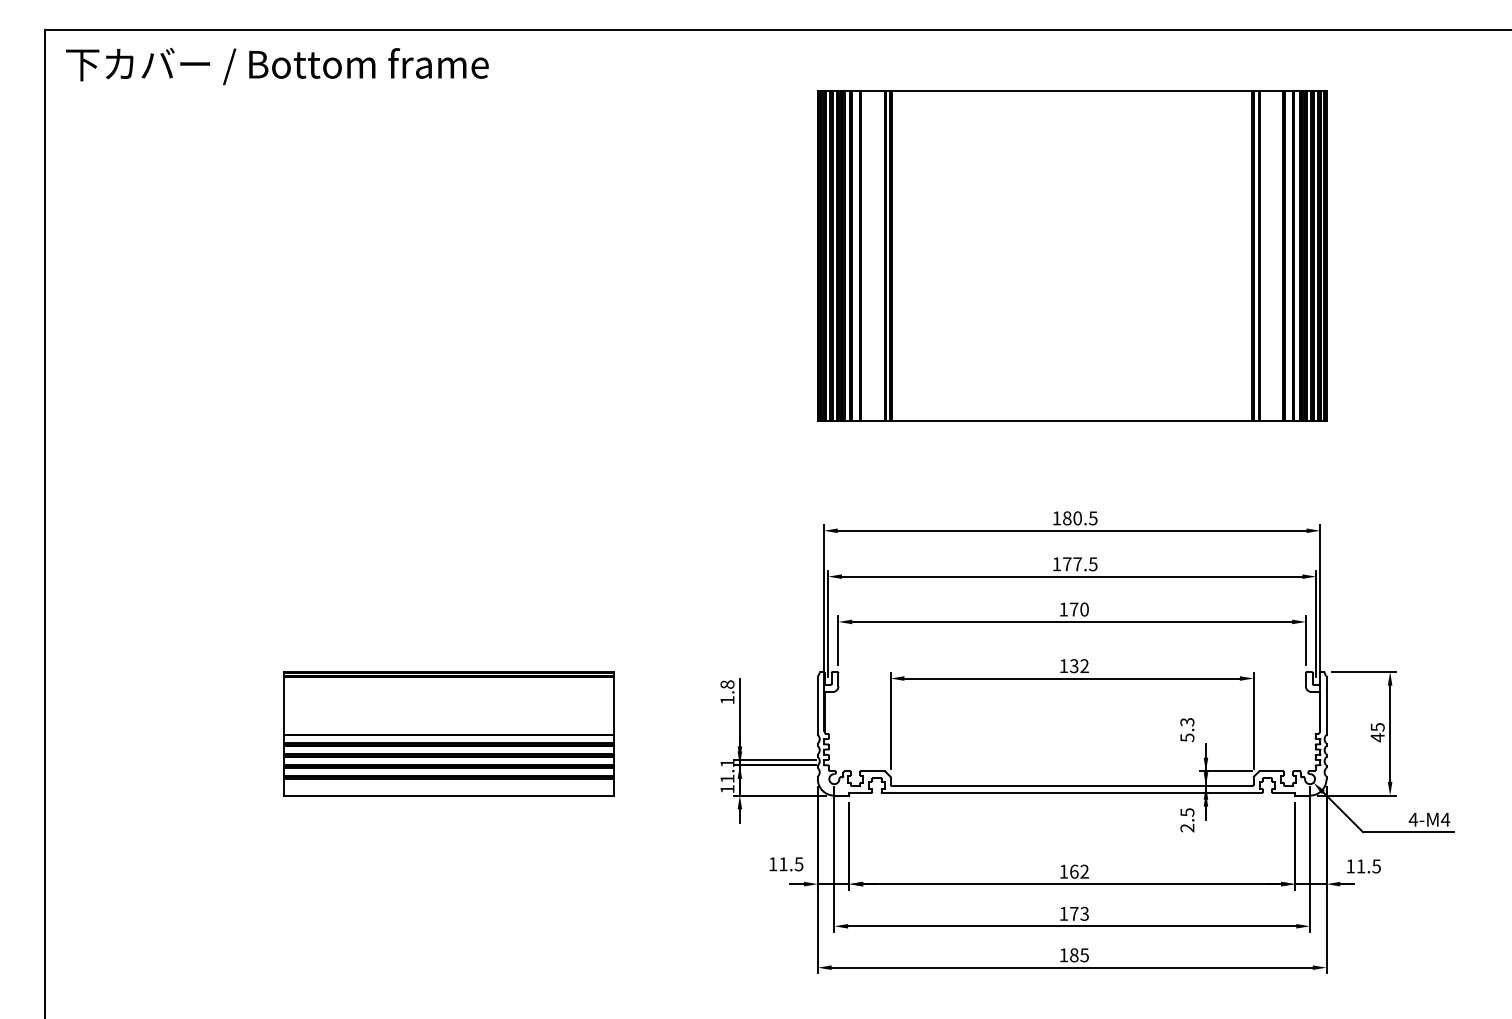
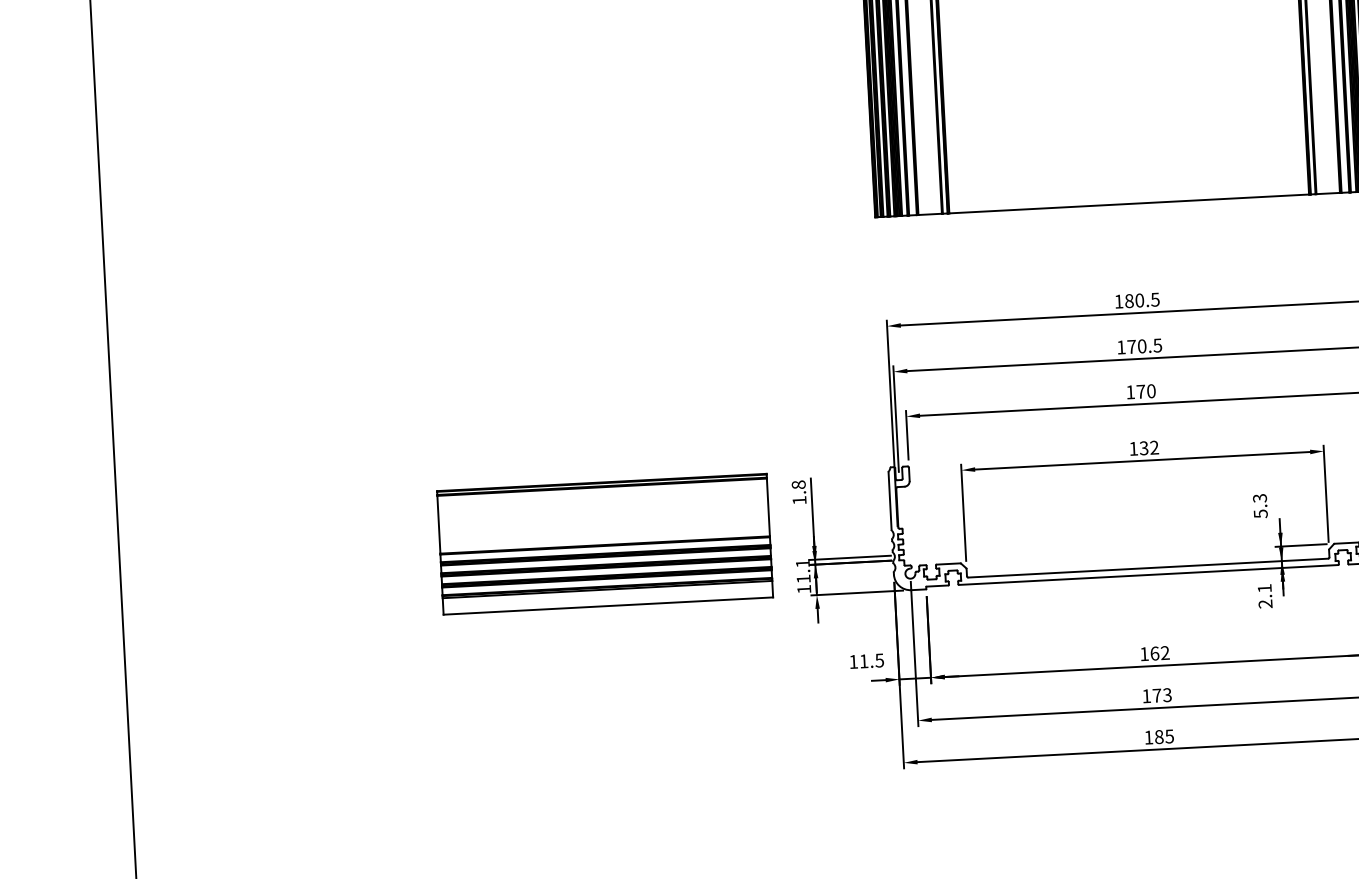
text: (1077, 564) -> (1142, 346), 177.5 -> 170.5
part: (448, 733) -> (604, 544), moved
text: (1187, 812) -> (1264, 588), 2.5 -> 2.1

